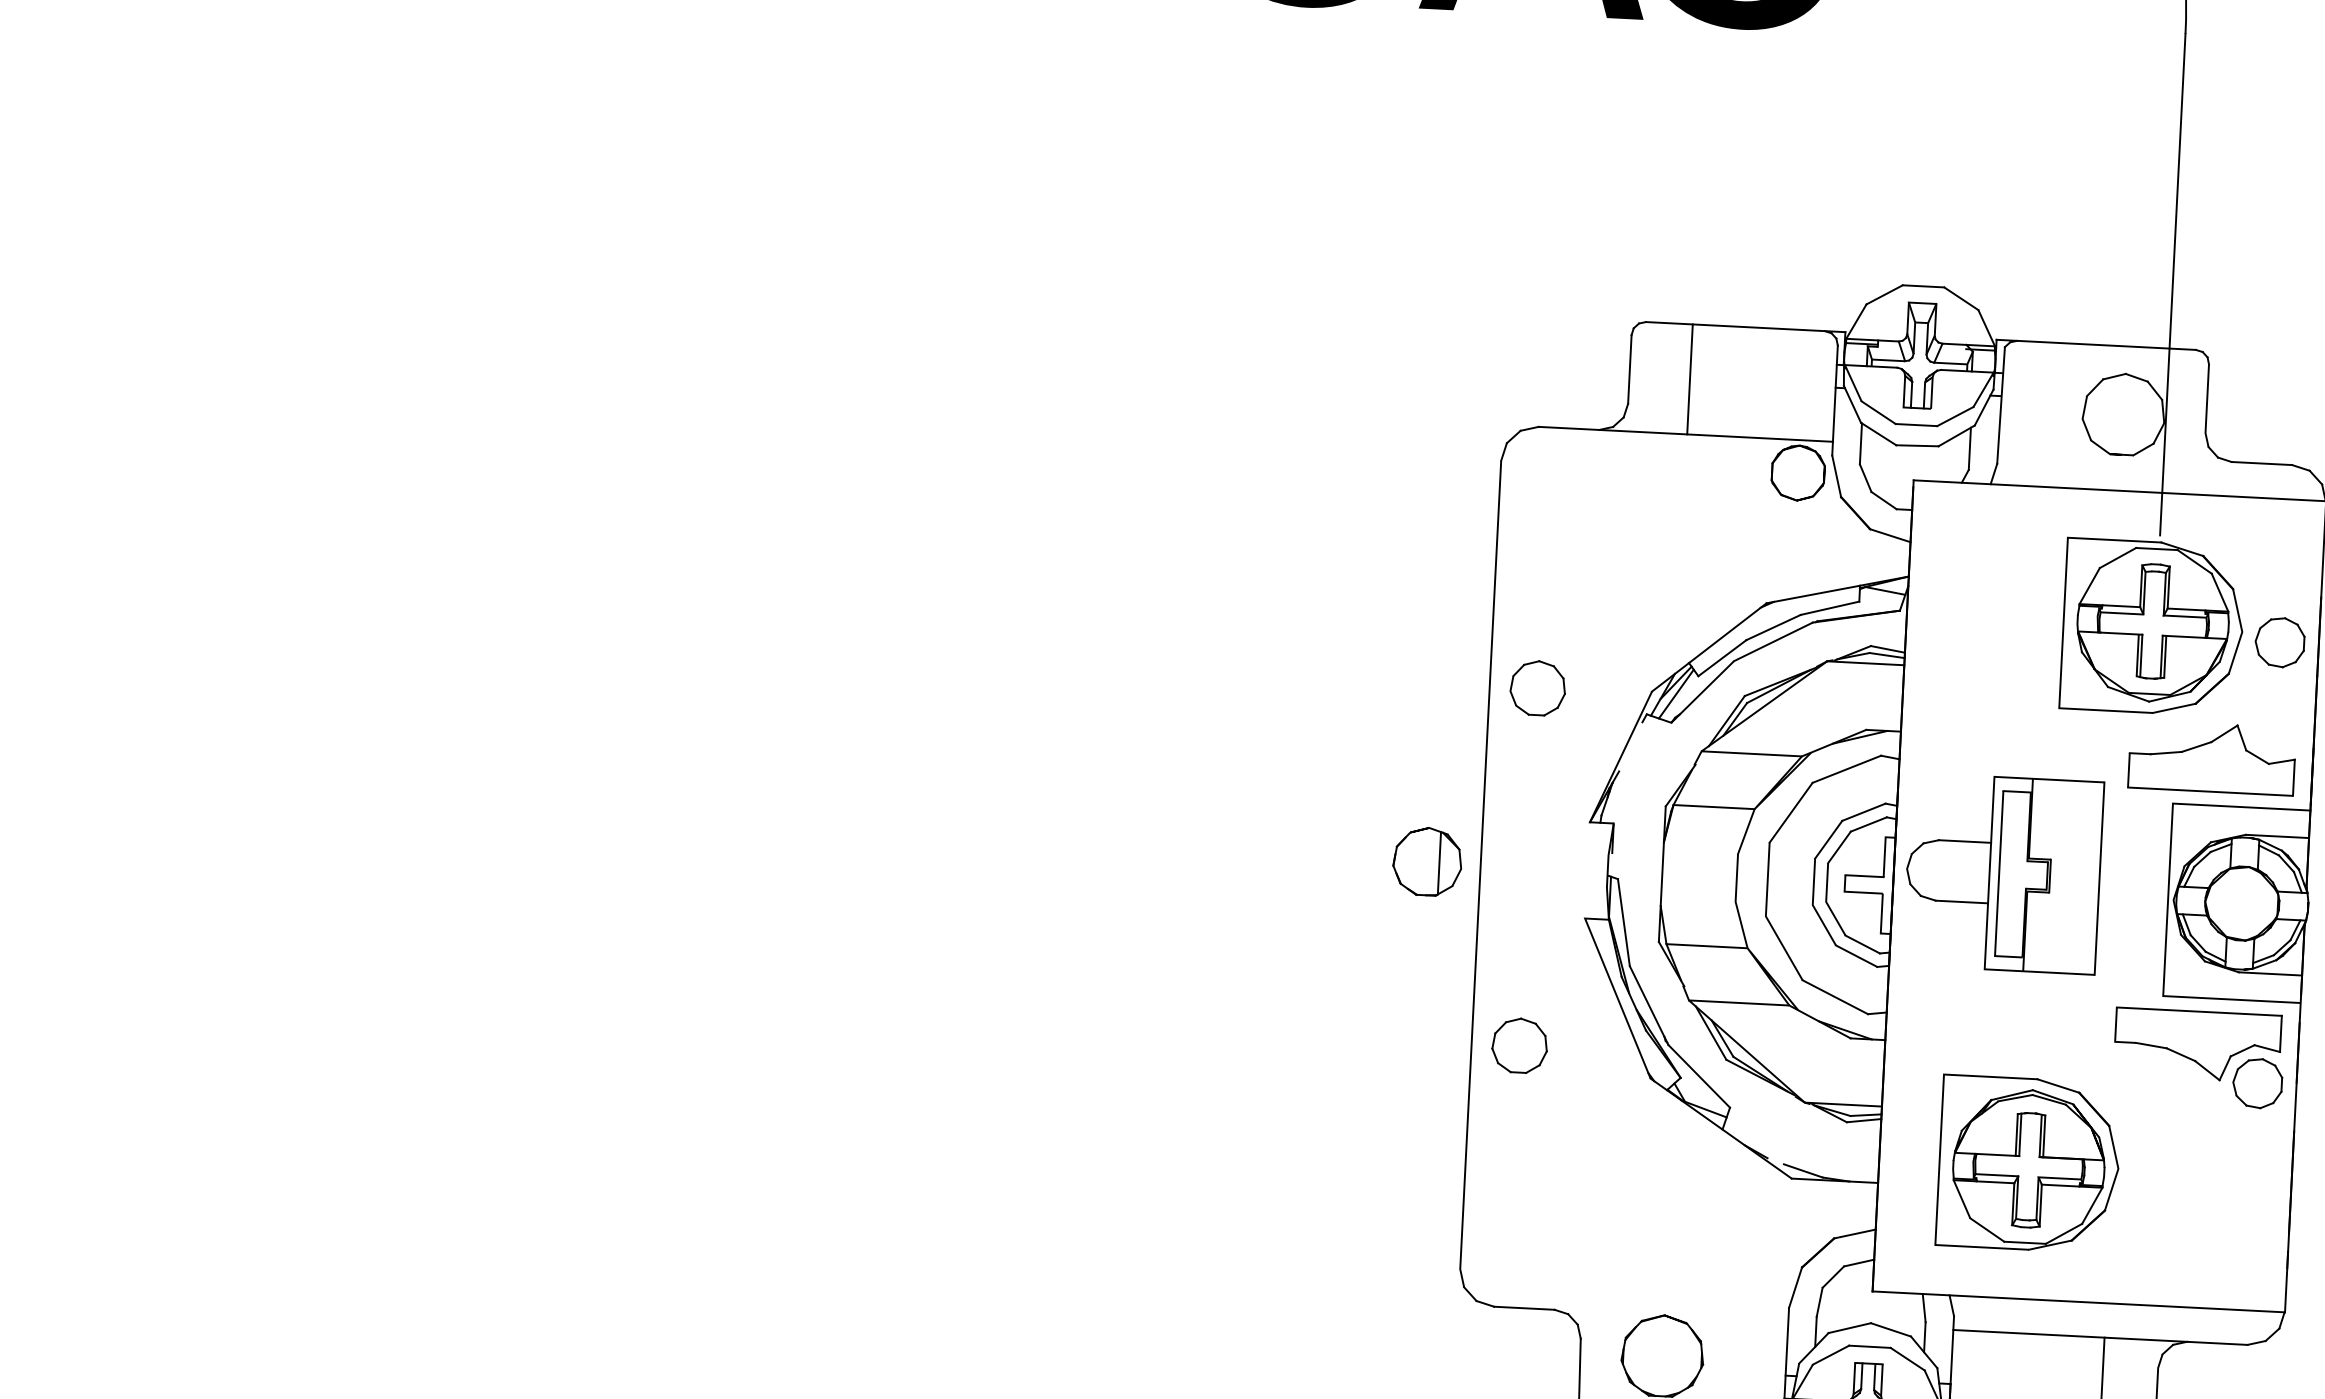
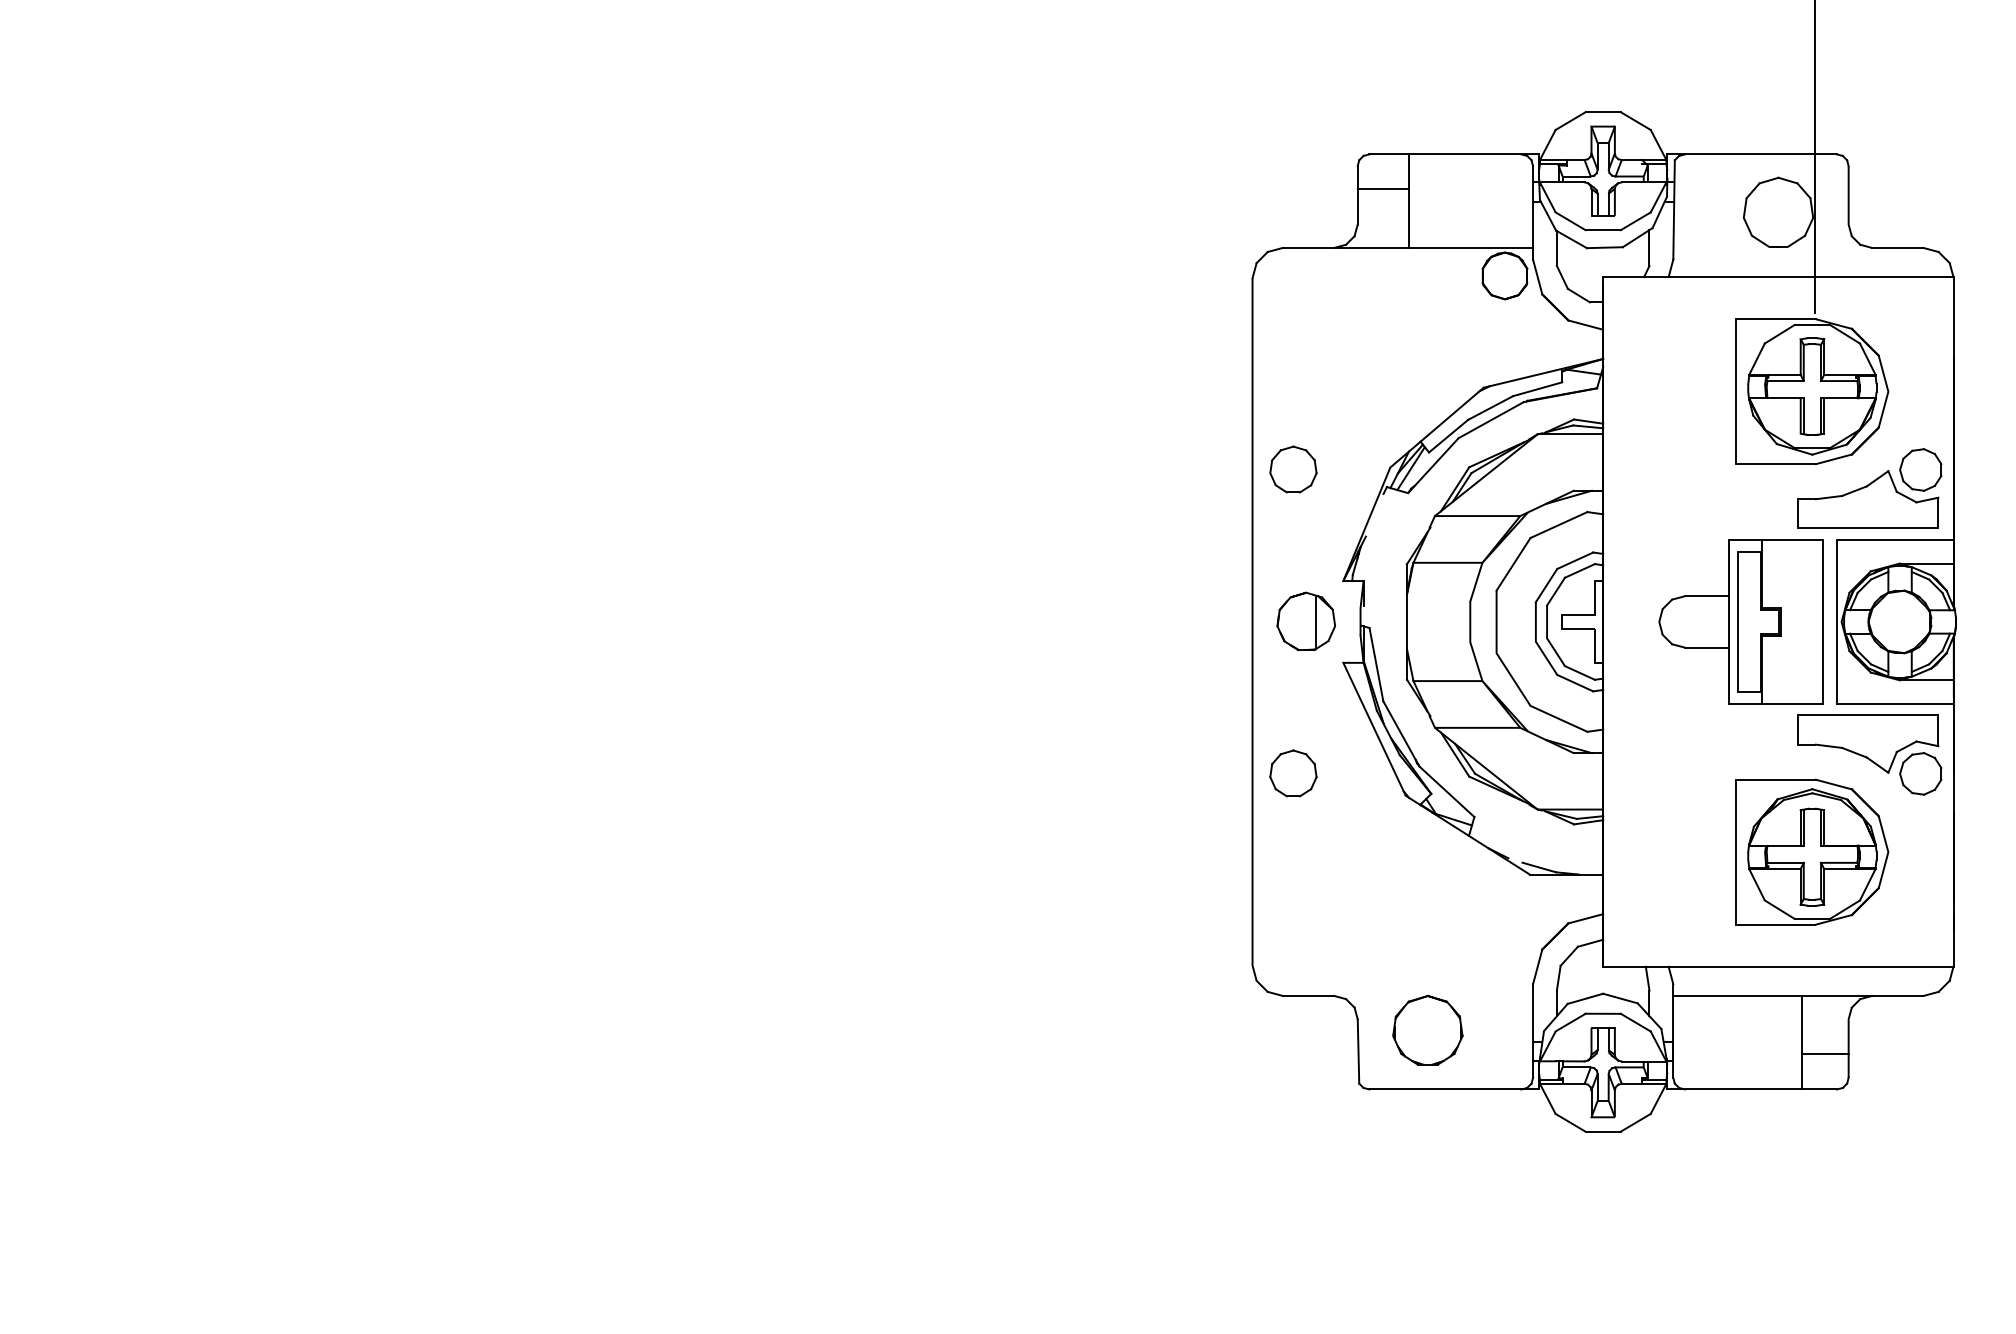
line: (1660, 364) -> (1383, 189), added
part: (2279, 641) -> (1920, 469), moved
part: (1426, 861) -> (1305, 621), moved
part: (2002, 873) -> (1740, 621), moved
part: (2029, 1163) -> (1812, 851), moved

